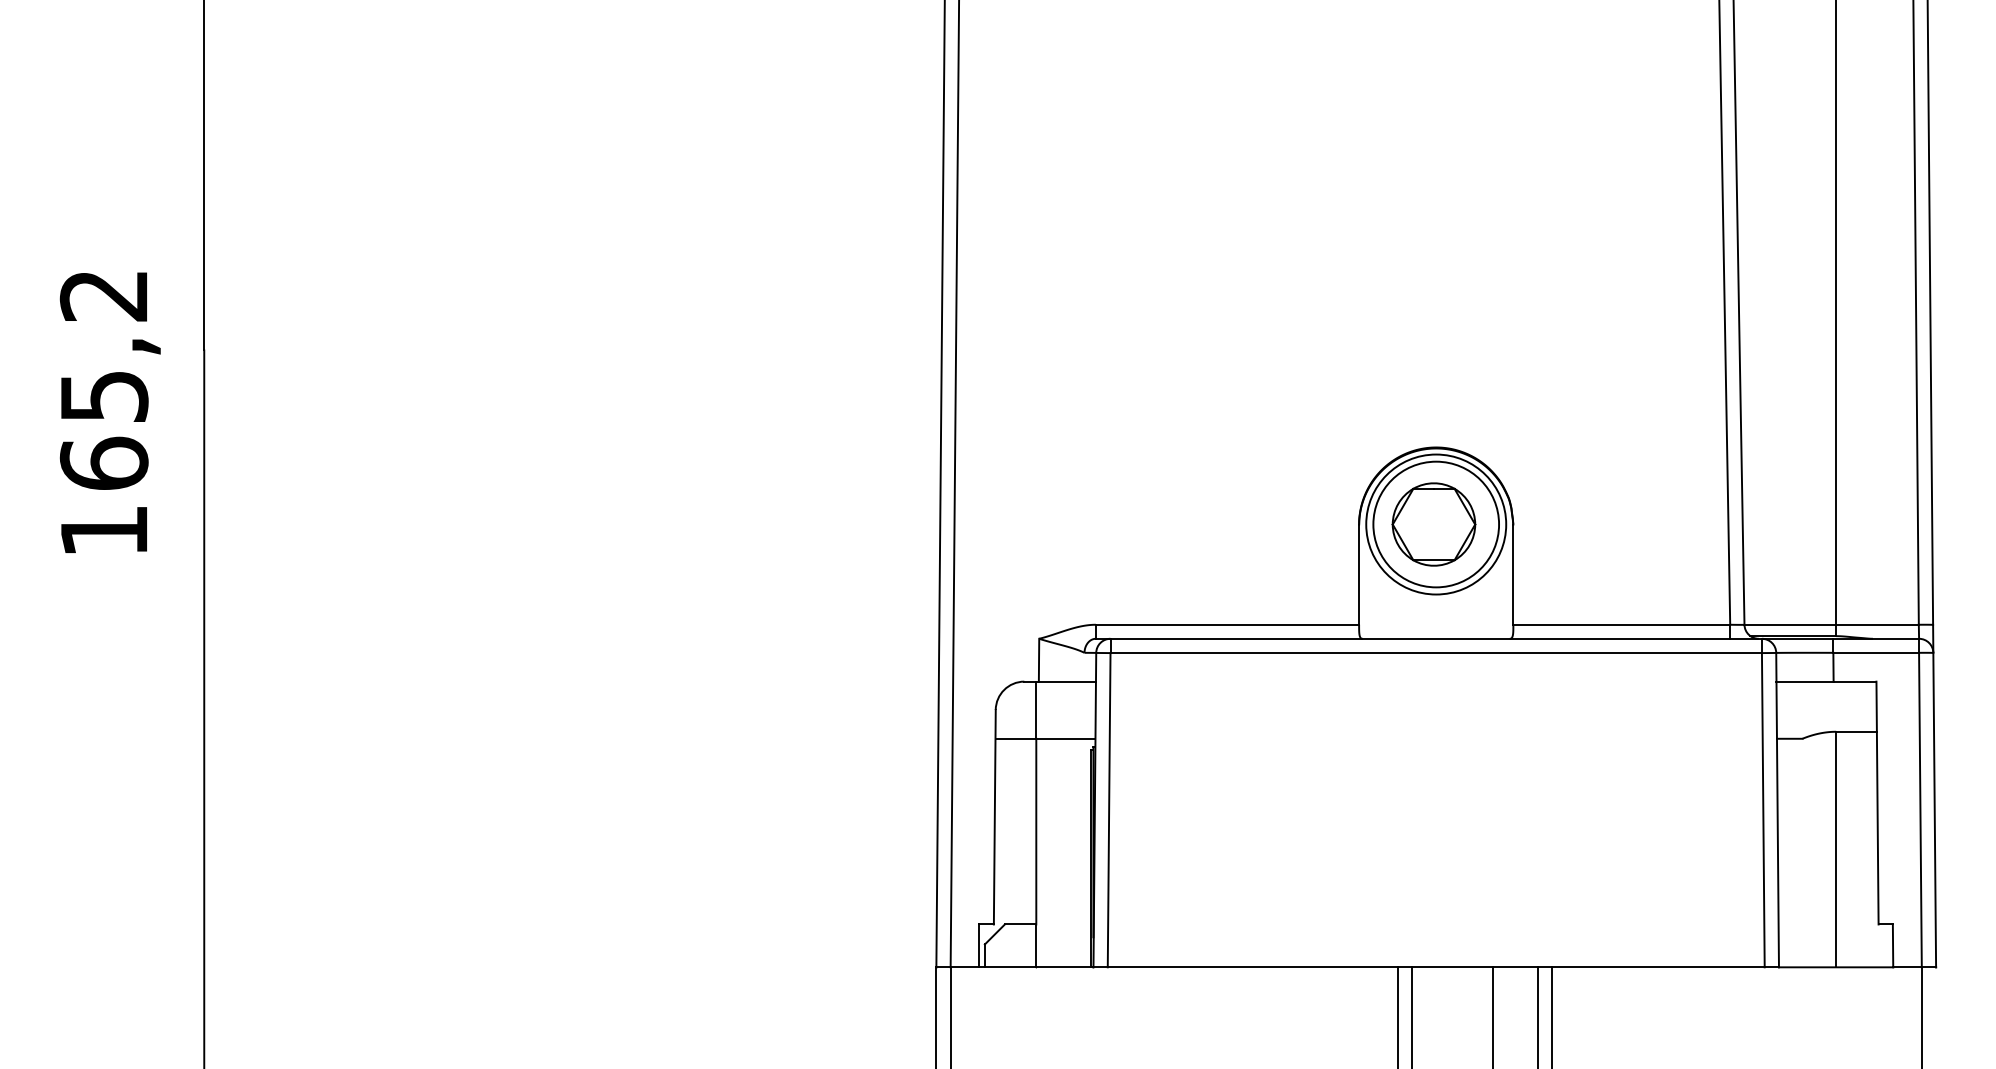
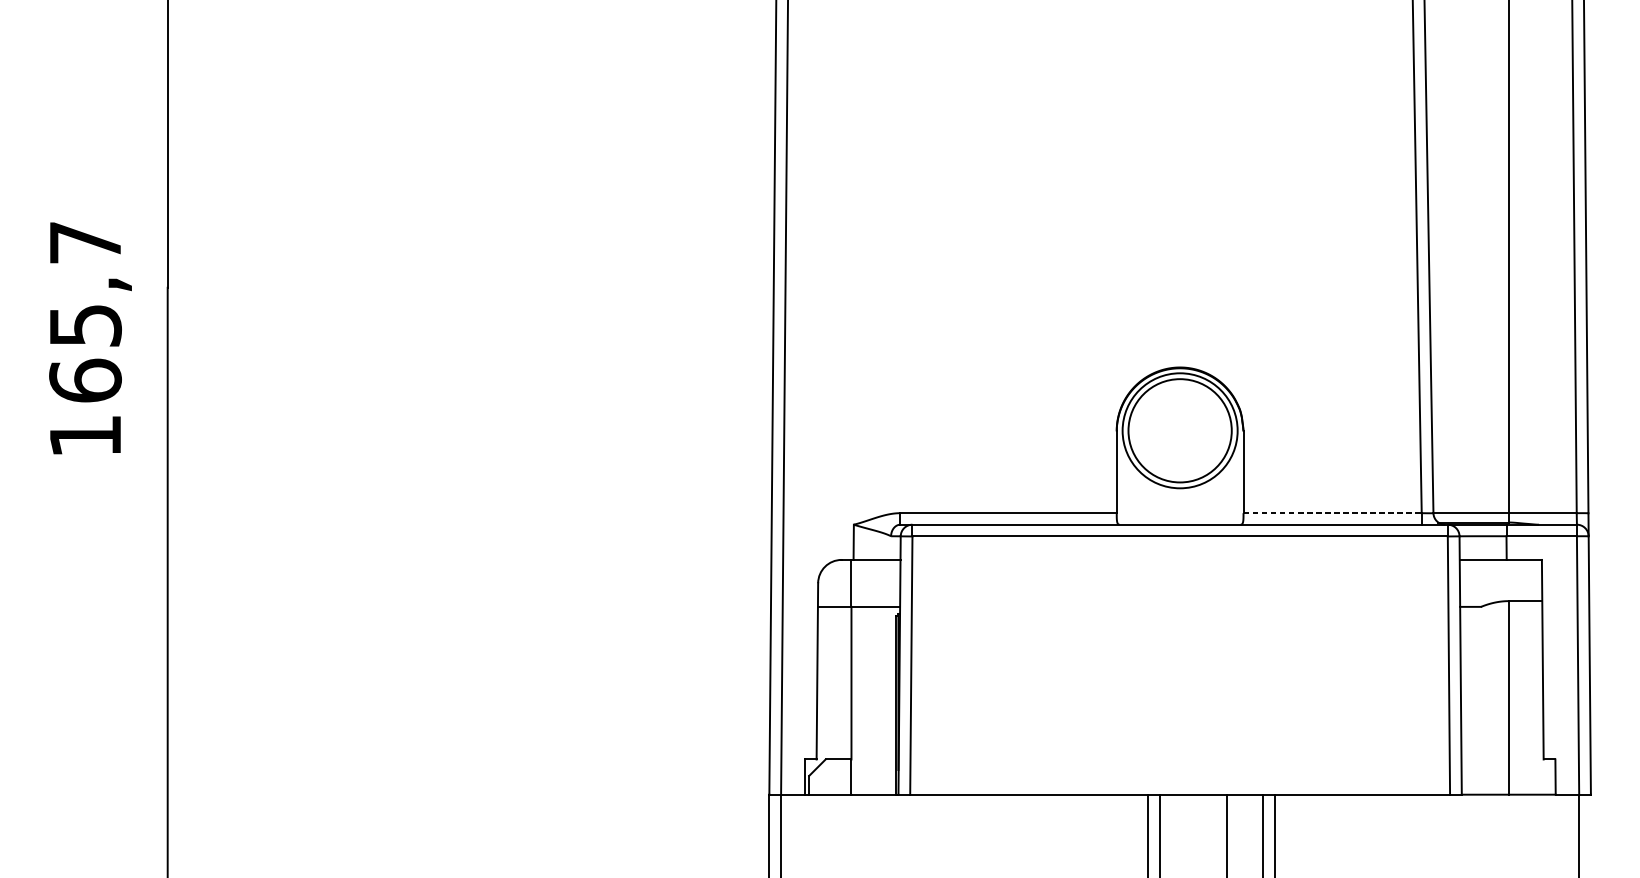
text: (103, 296) -> (84, 243), 165,2 -> 165,7
part: (1433, 524) -> (1177, 430), removed
line: (1622, 624) -> (1333, 512), solid -> dashed

